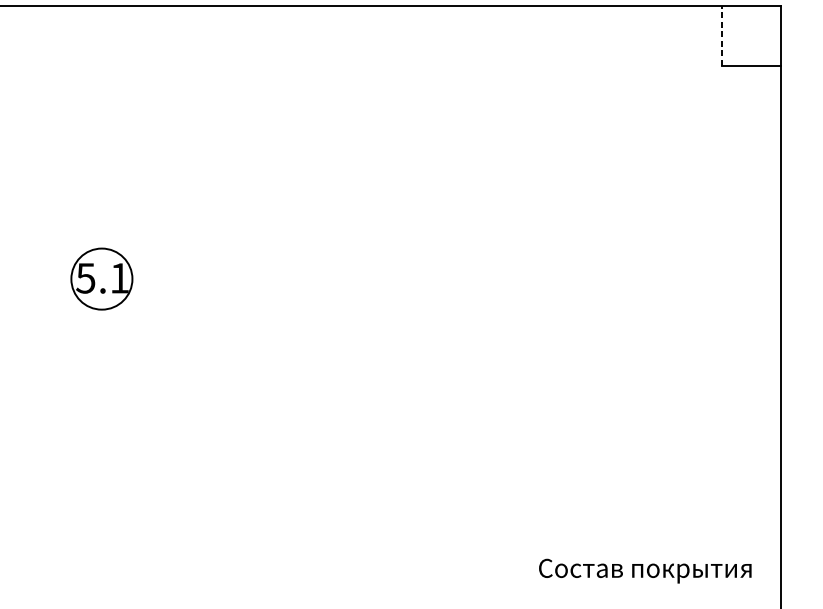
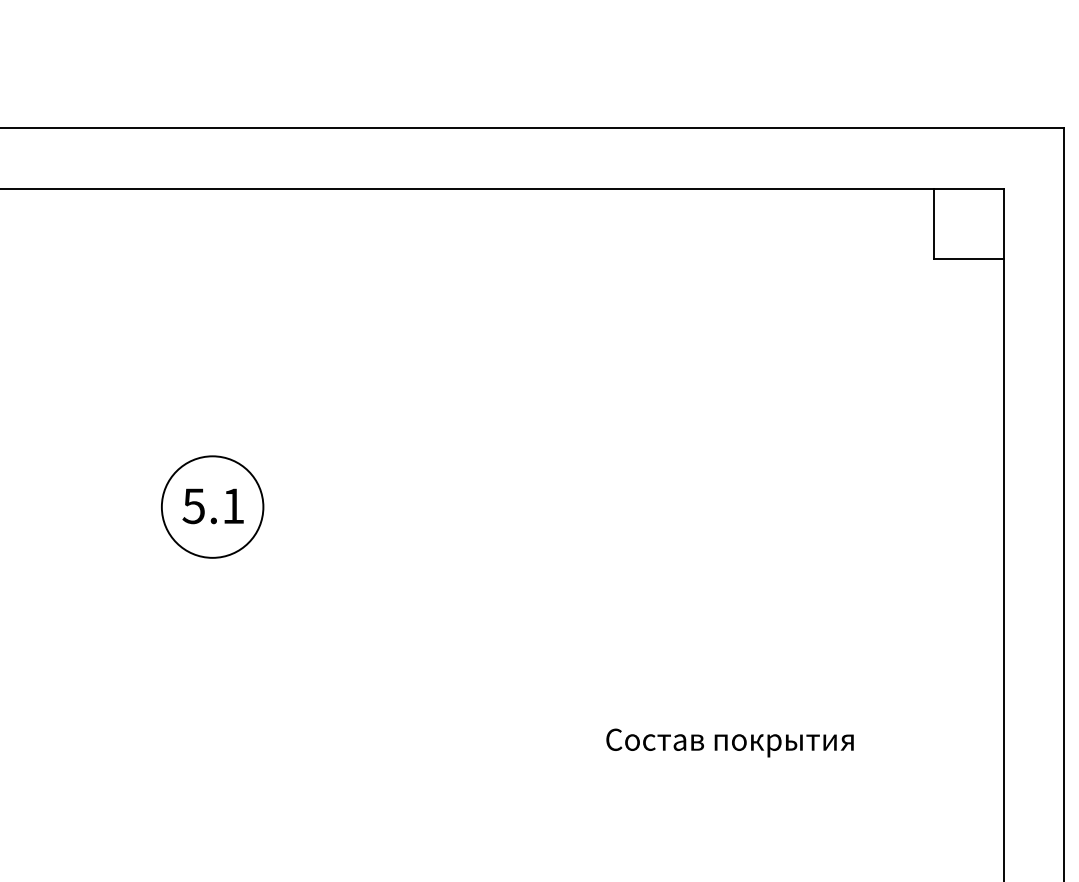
line: (721, 35) -> (933, 223), dashed -> solid
circle: (101, 278) -> (212, 506), size x1.43
text: (644, 570) -> (729, 742), moved

